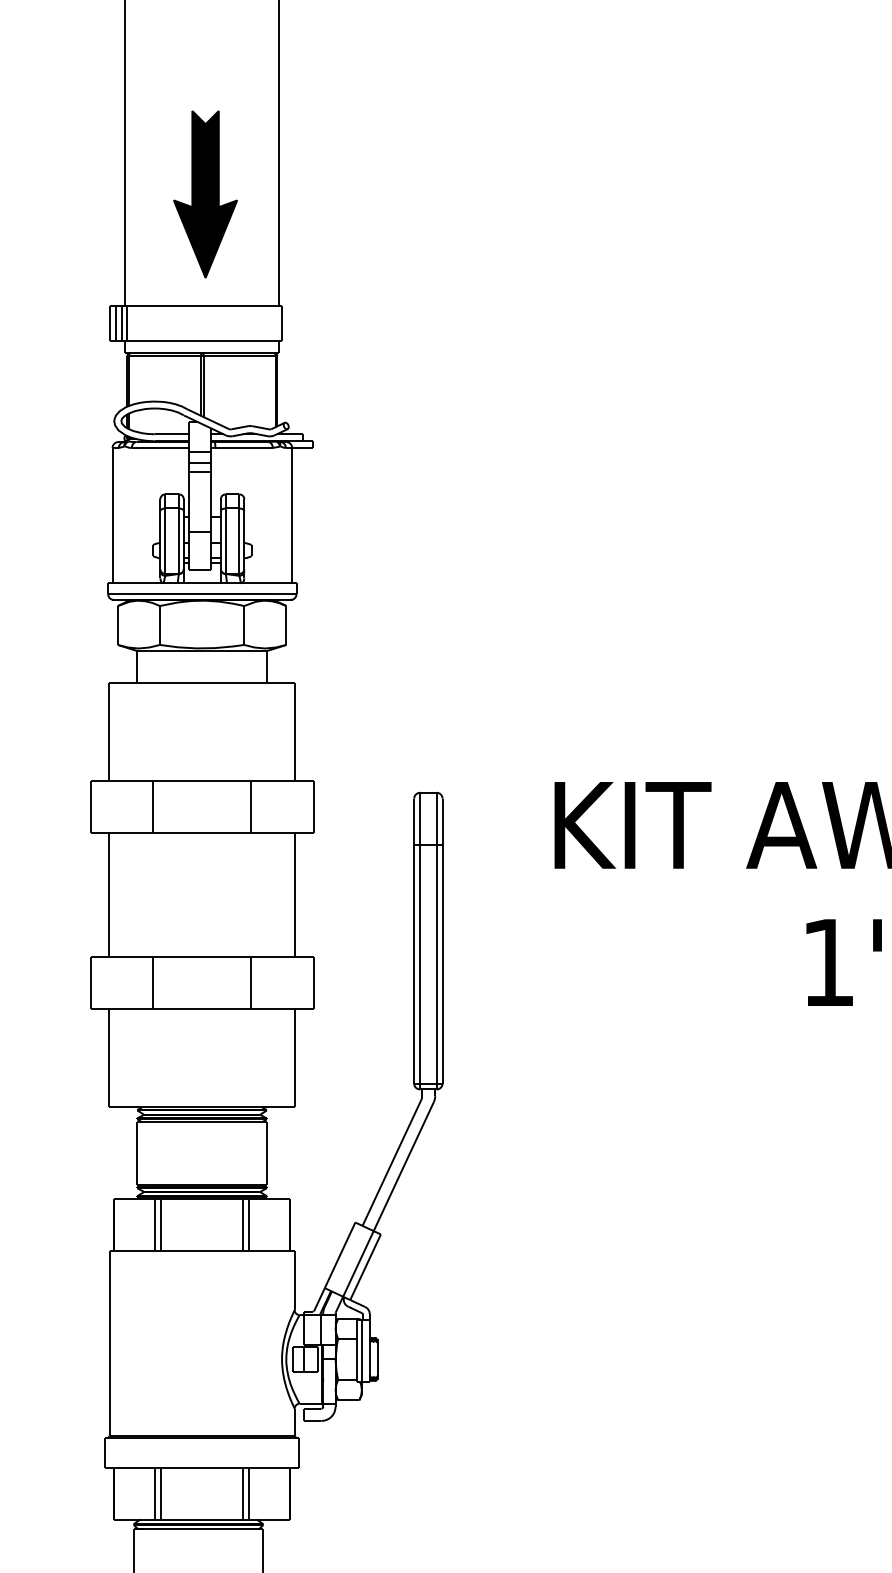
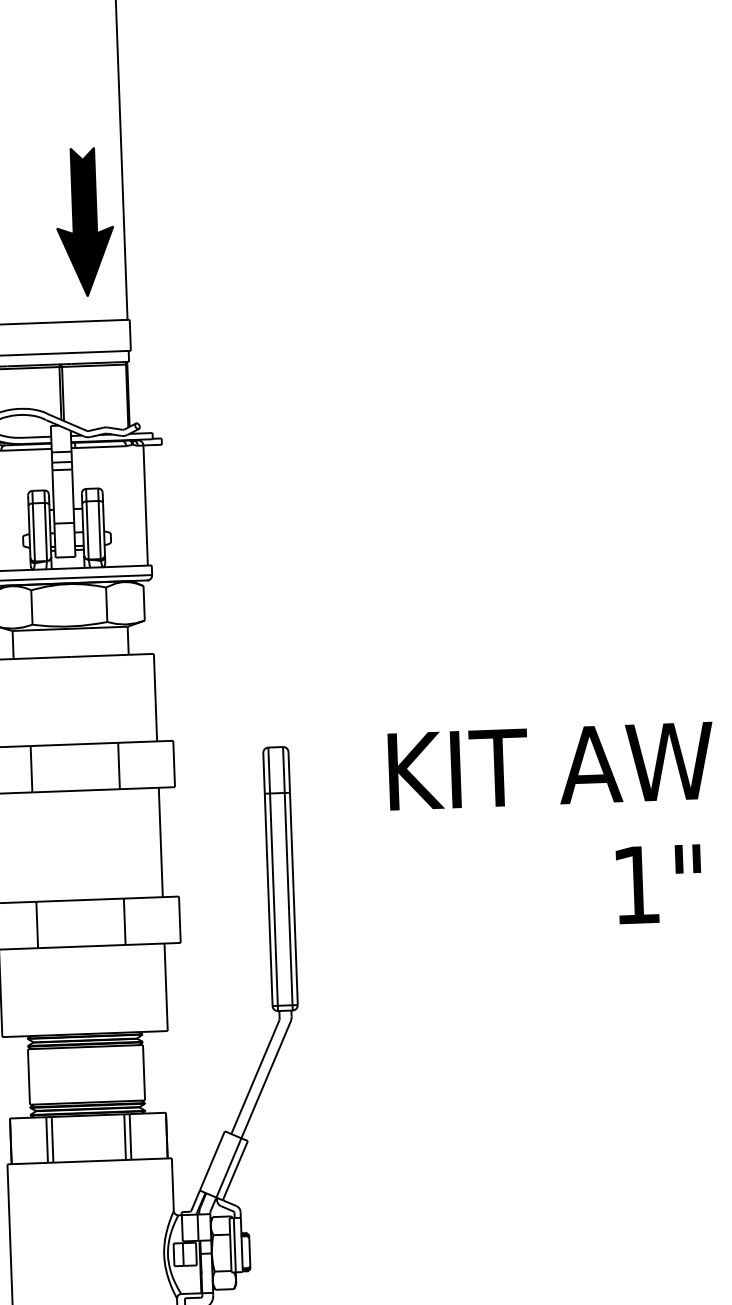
part: (205, 194) -> (84, 222), moved

